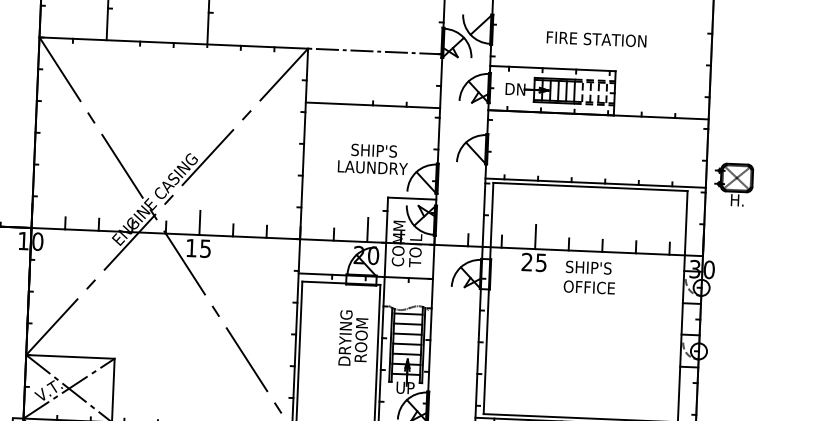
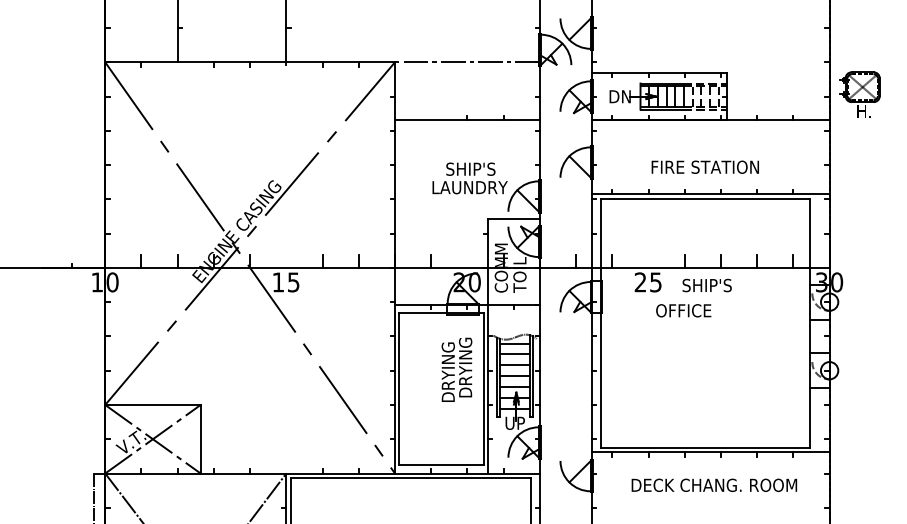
text: (595, 38) -> (704, 166), moved
part: (733, 184) -> (859, 94), moved
line: (200, 222) -> (286, 254), removed
line: (367, 229) -> (467, 254), removed
line: (535, 236) -> (648, 254), removed
text: (589, 287) -> (683, 310), moved
text: (361, 333) -> (465, 366), ROOM -> DRYING

